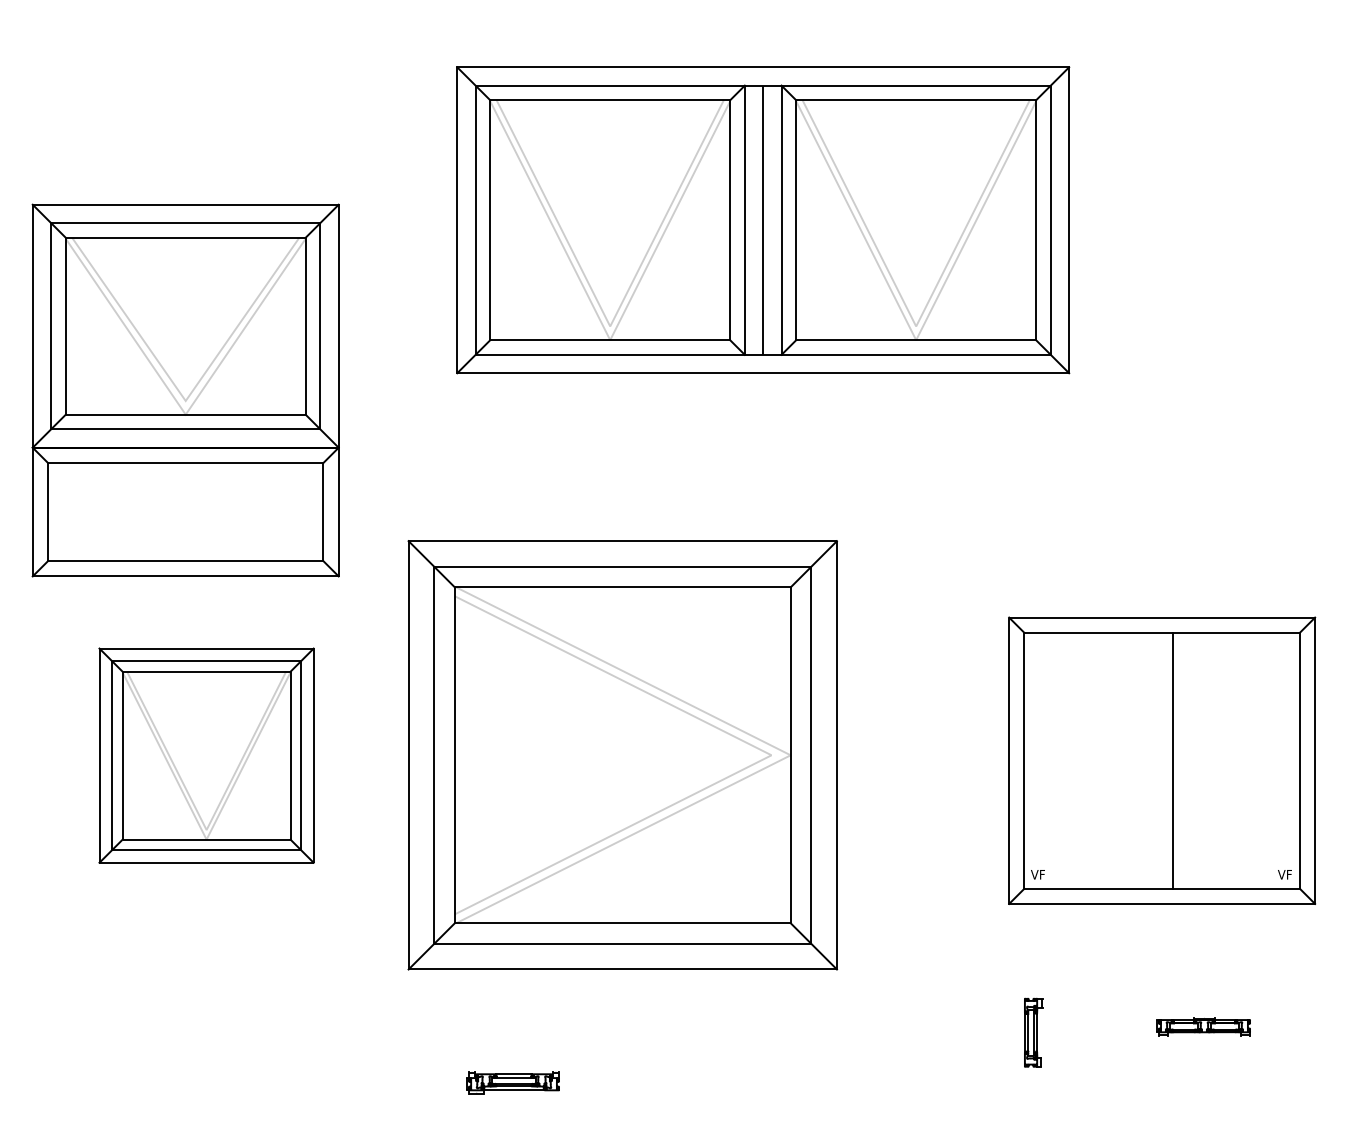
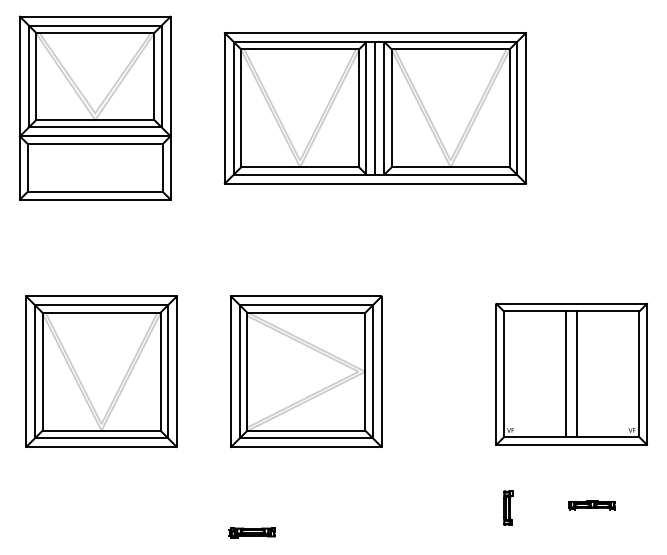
part: (184, 389) -> (94, 107), moved
part: (206, 755) -> (101, 371), size x1.43
part: (623, 755) -> (306, 371), size x0.71
line: (1151, 761) -> (566, 374), added

